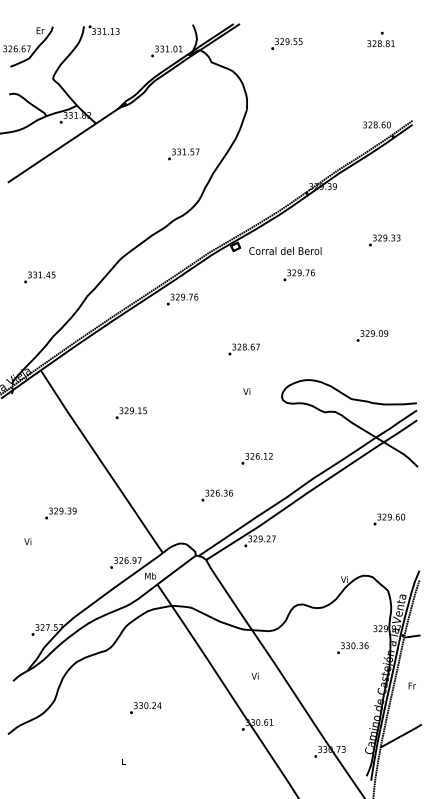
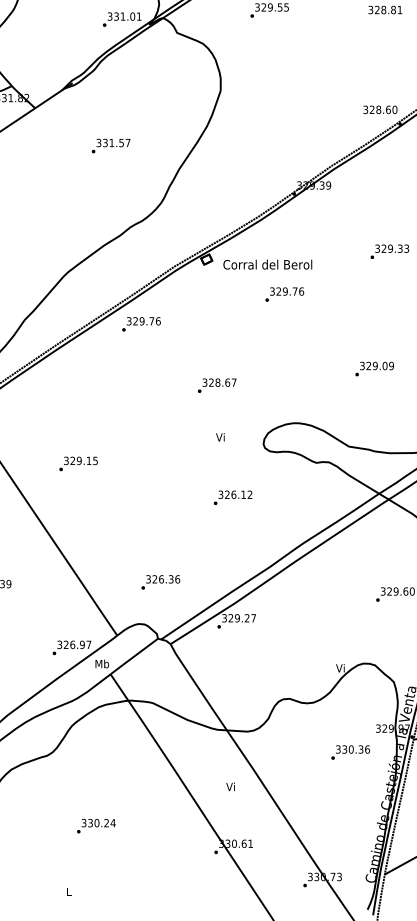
text: (183, 154) -> (110, 146), moved
text: (256, 458) -> (232, 497), moved
text: (216, 495) -> (159, 582), moved

